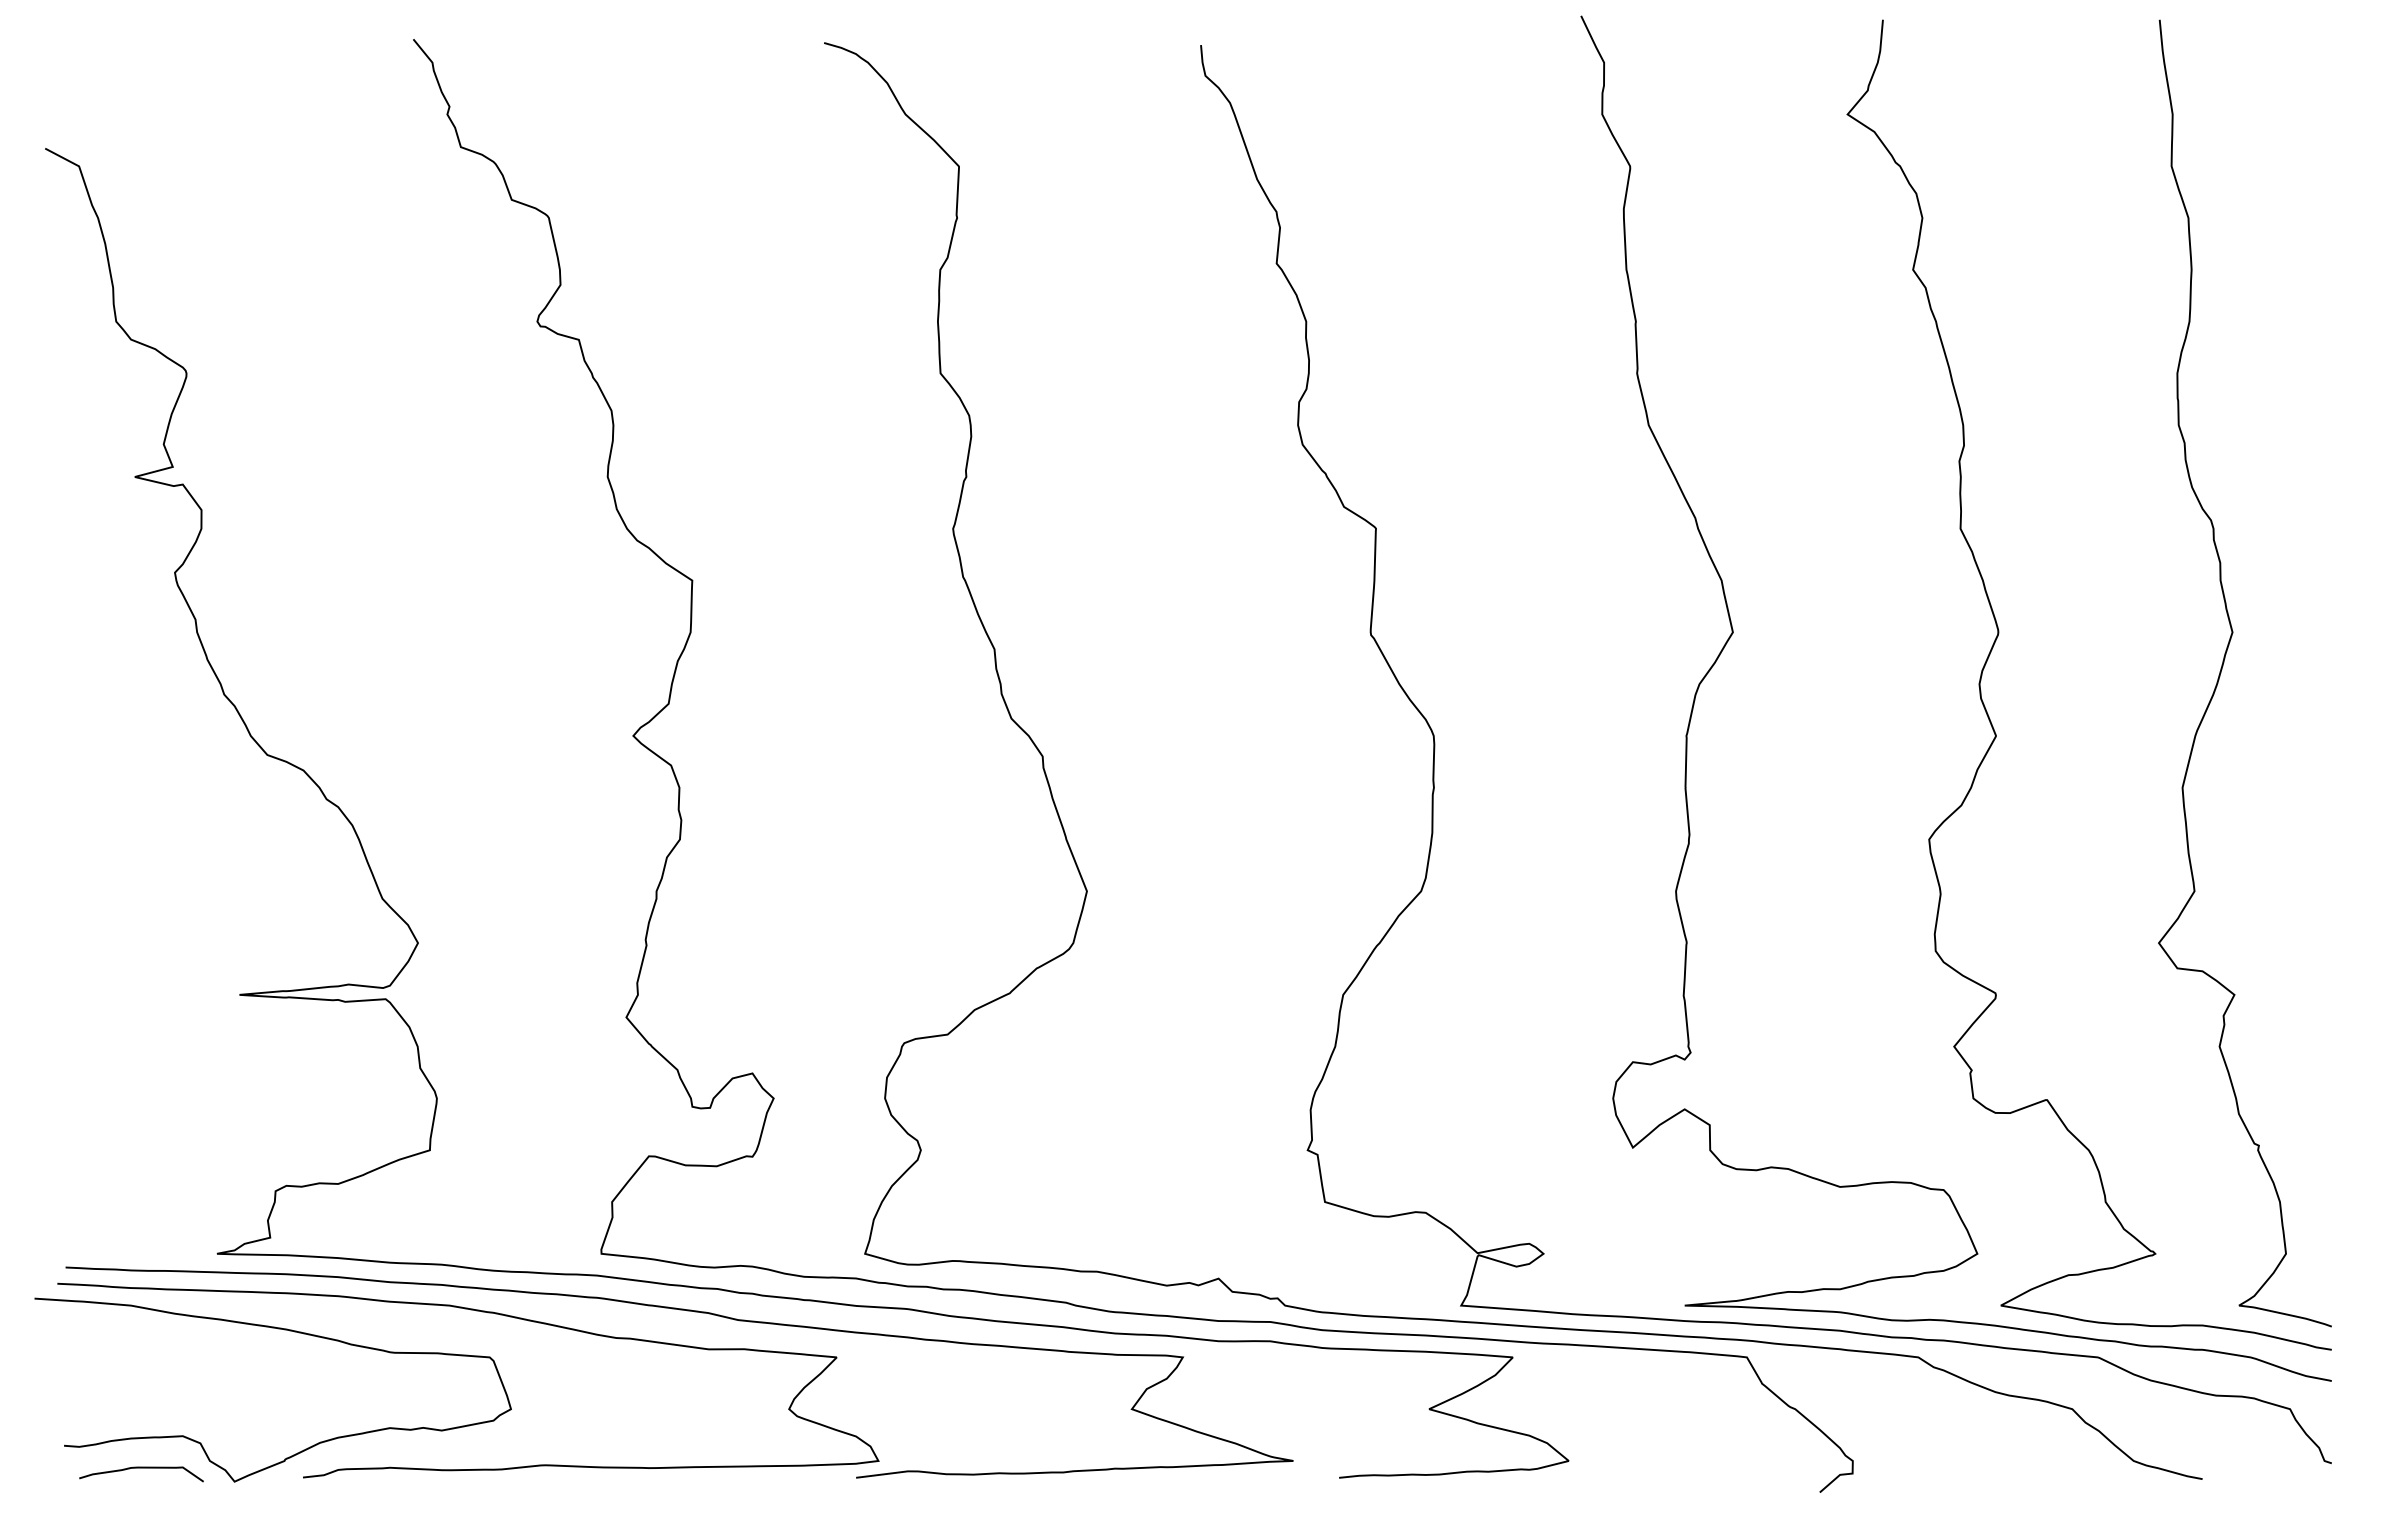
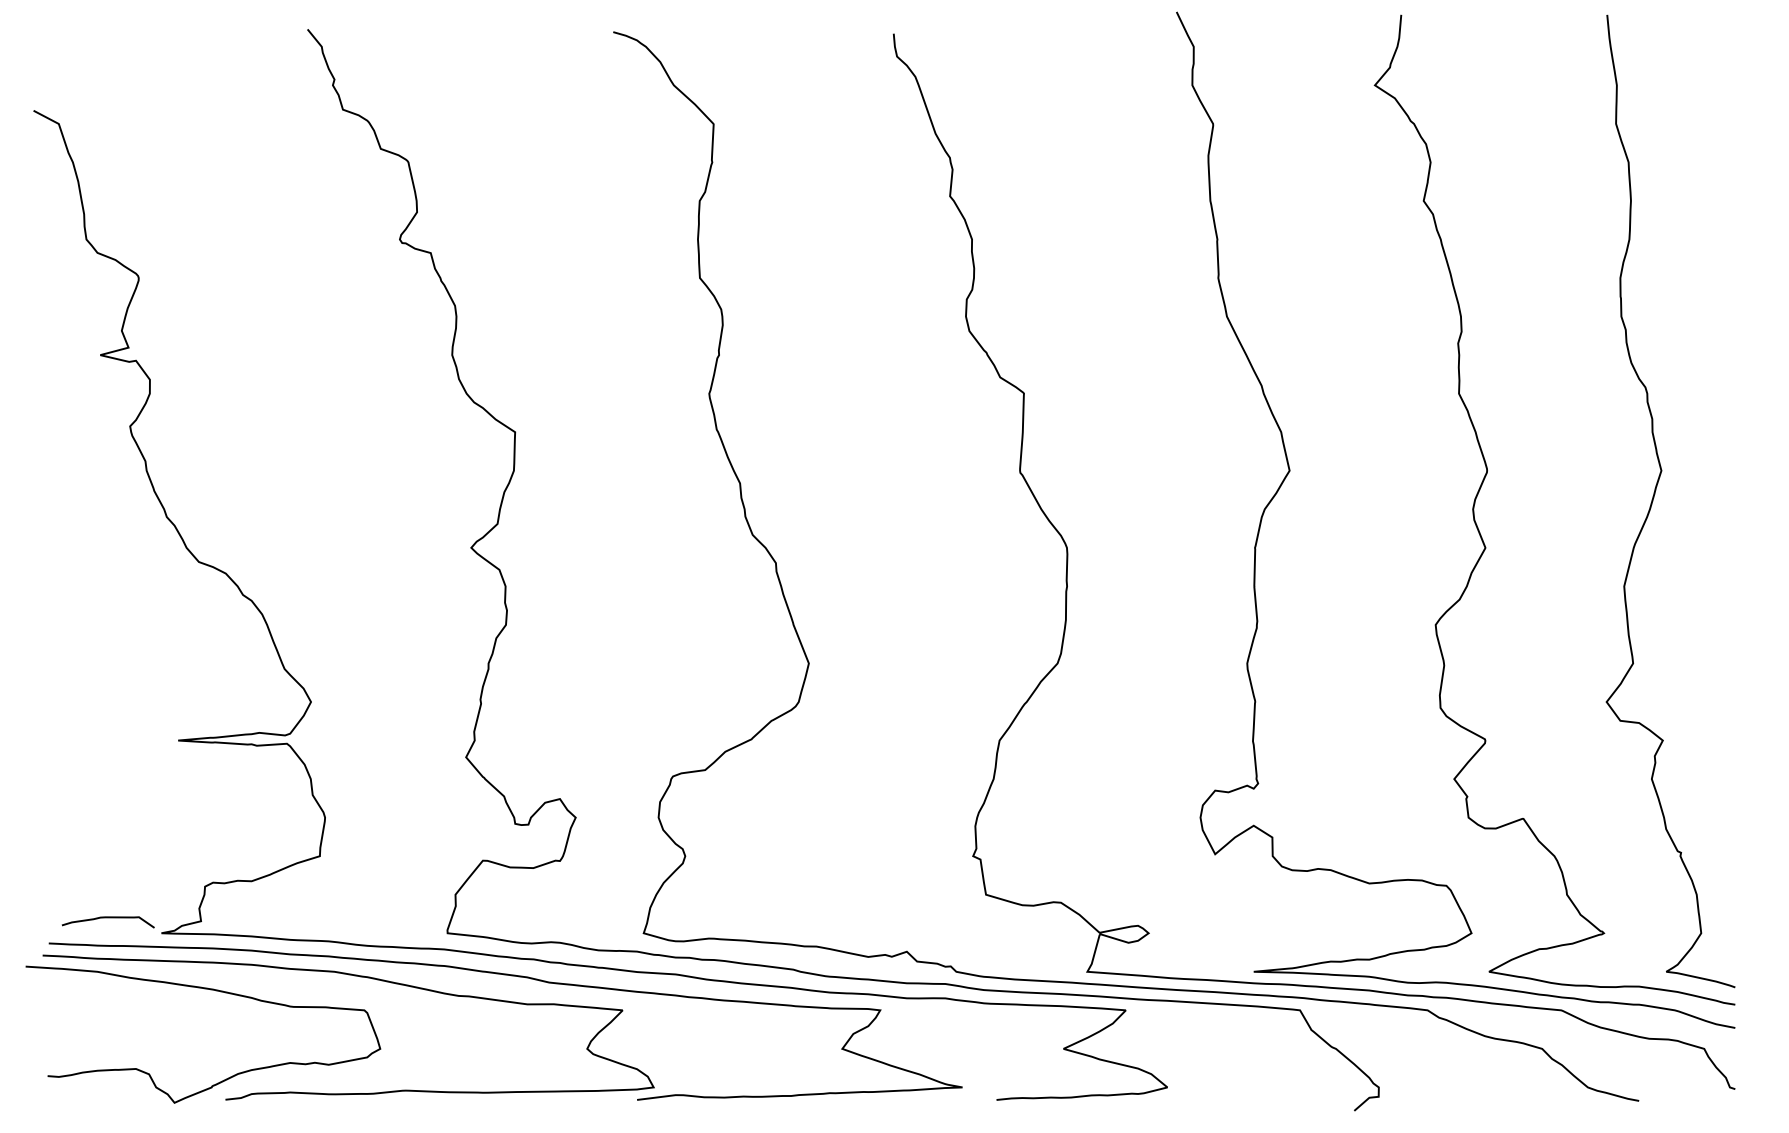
curve: (140, 1469) -> (107, 918), moved

